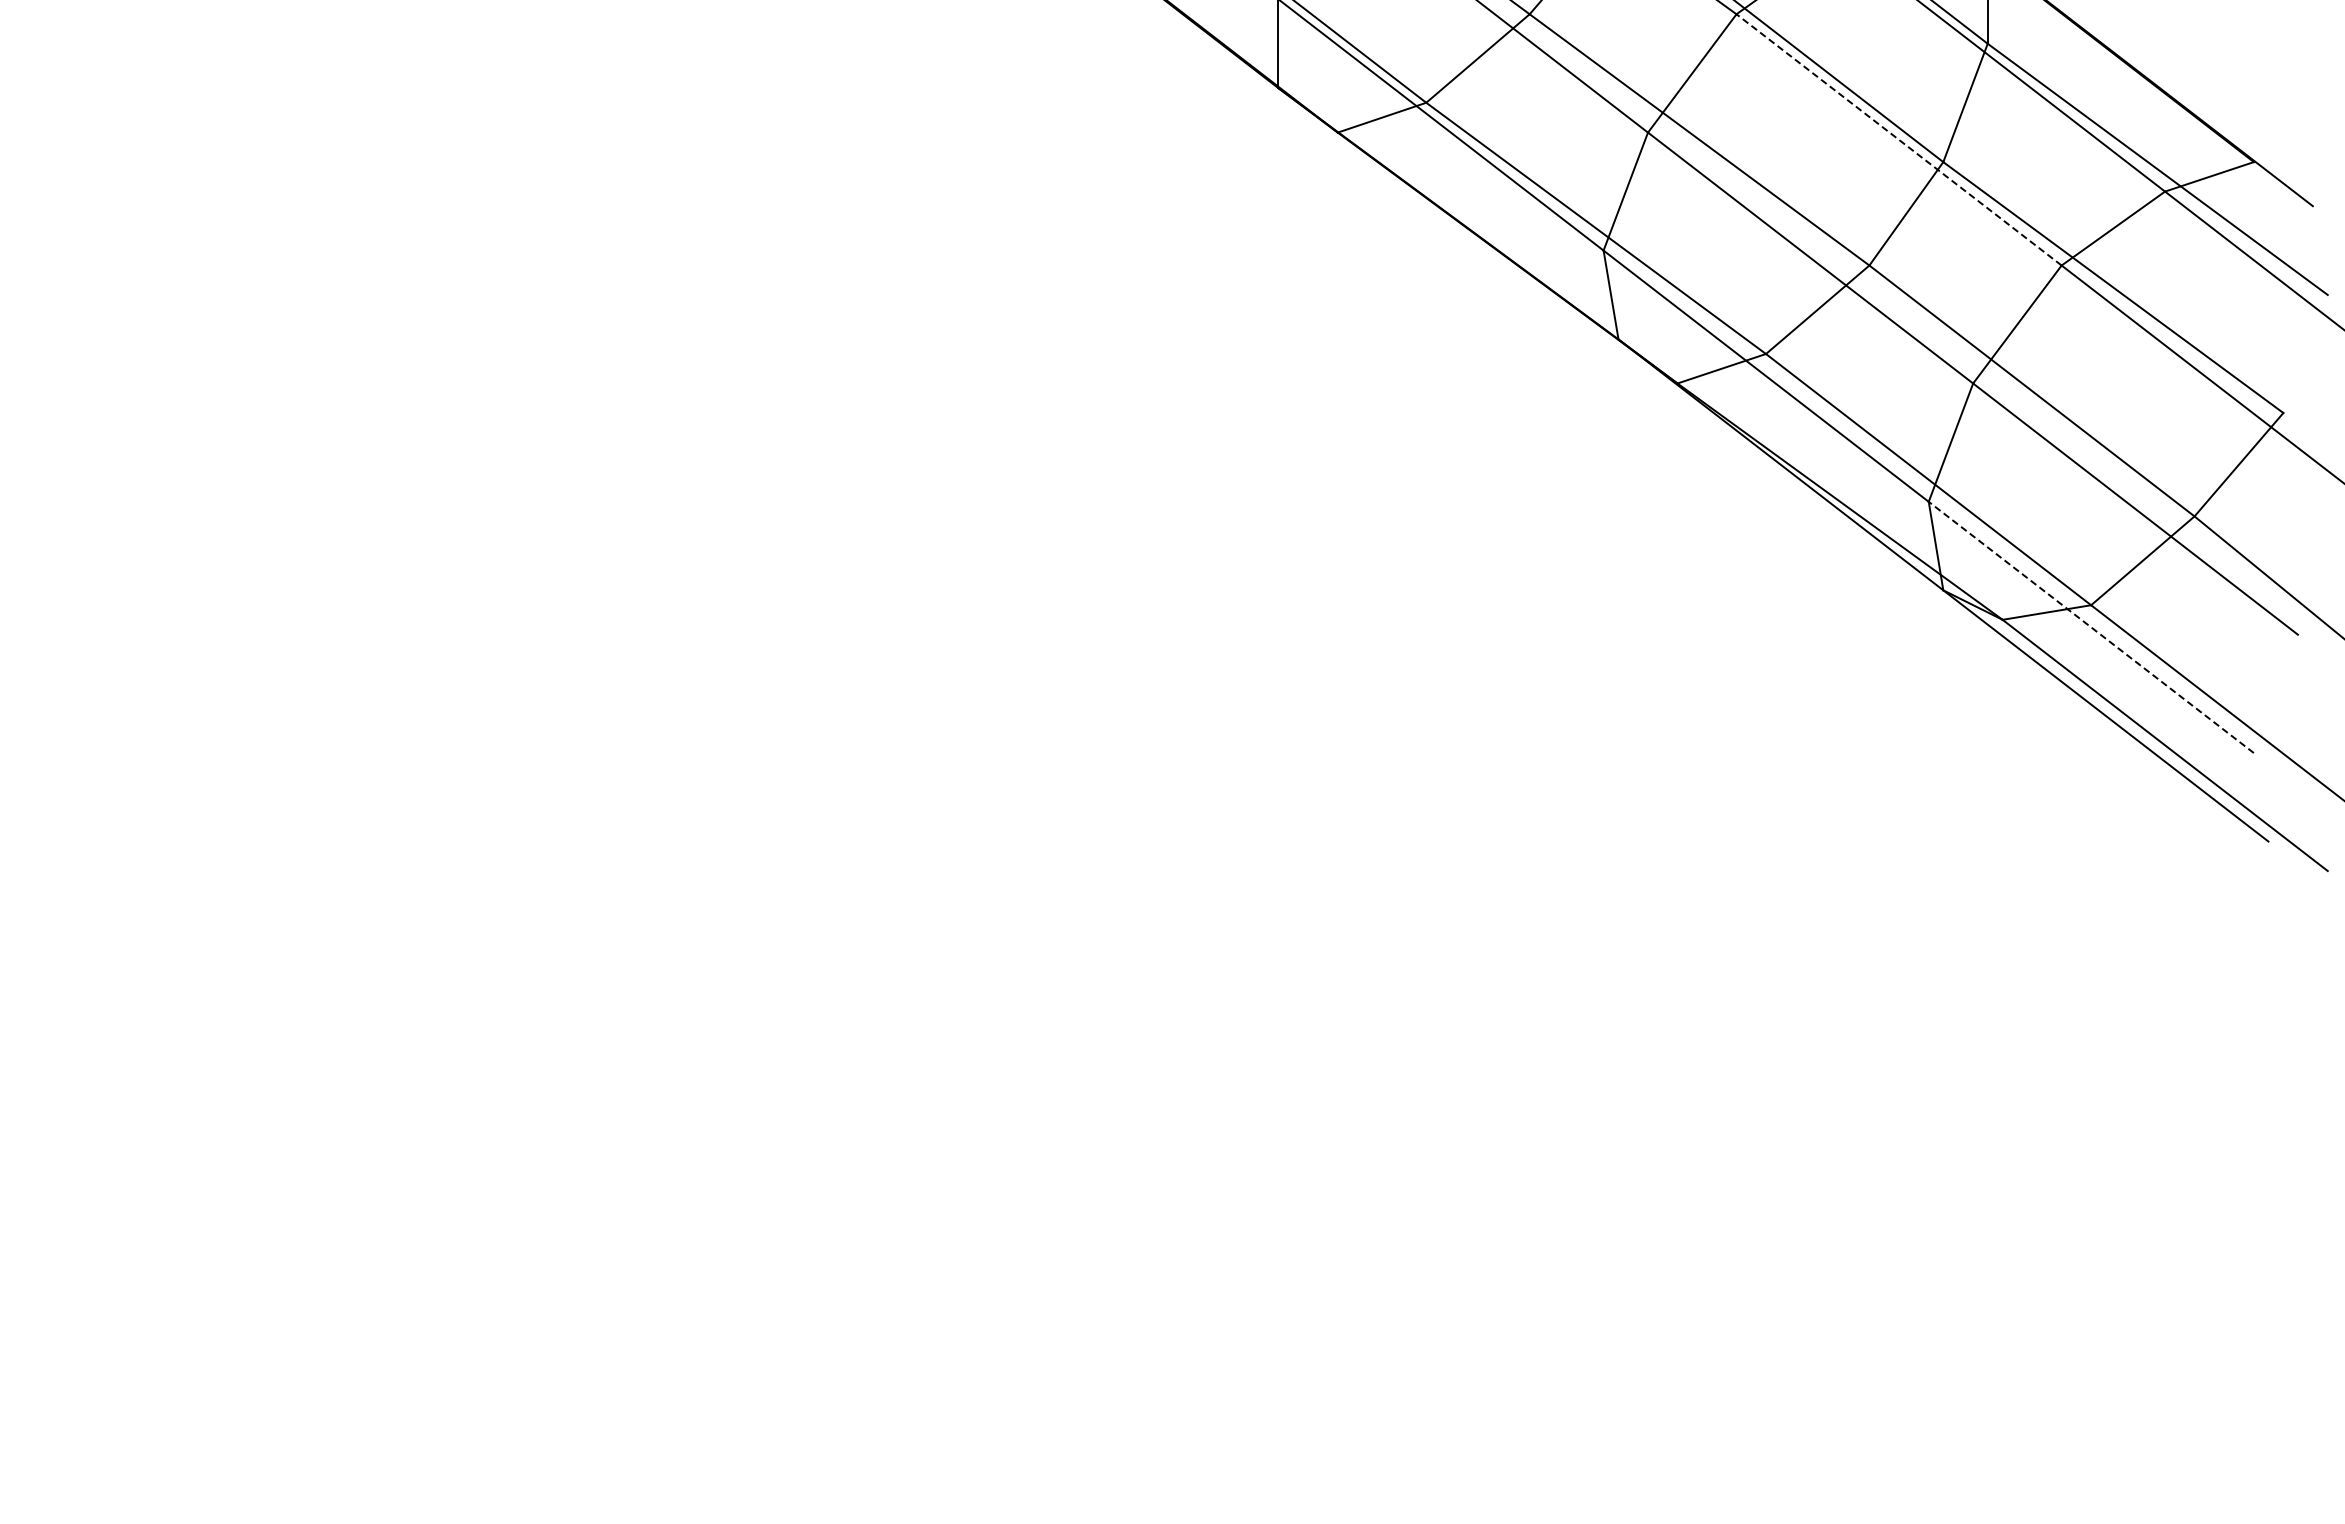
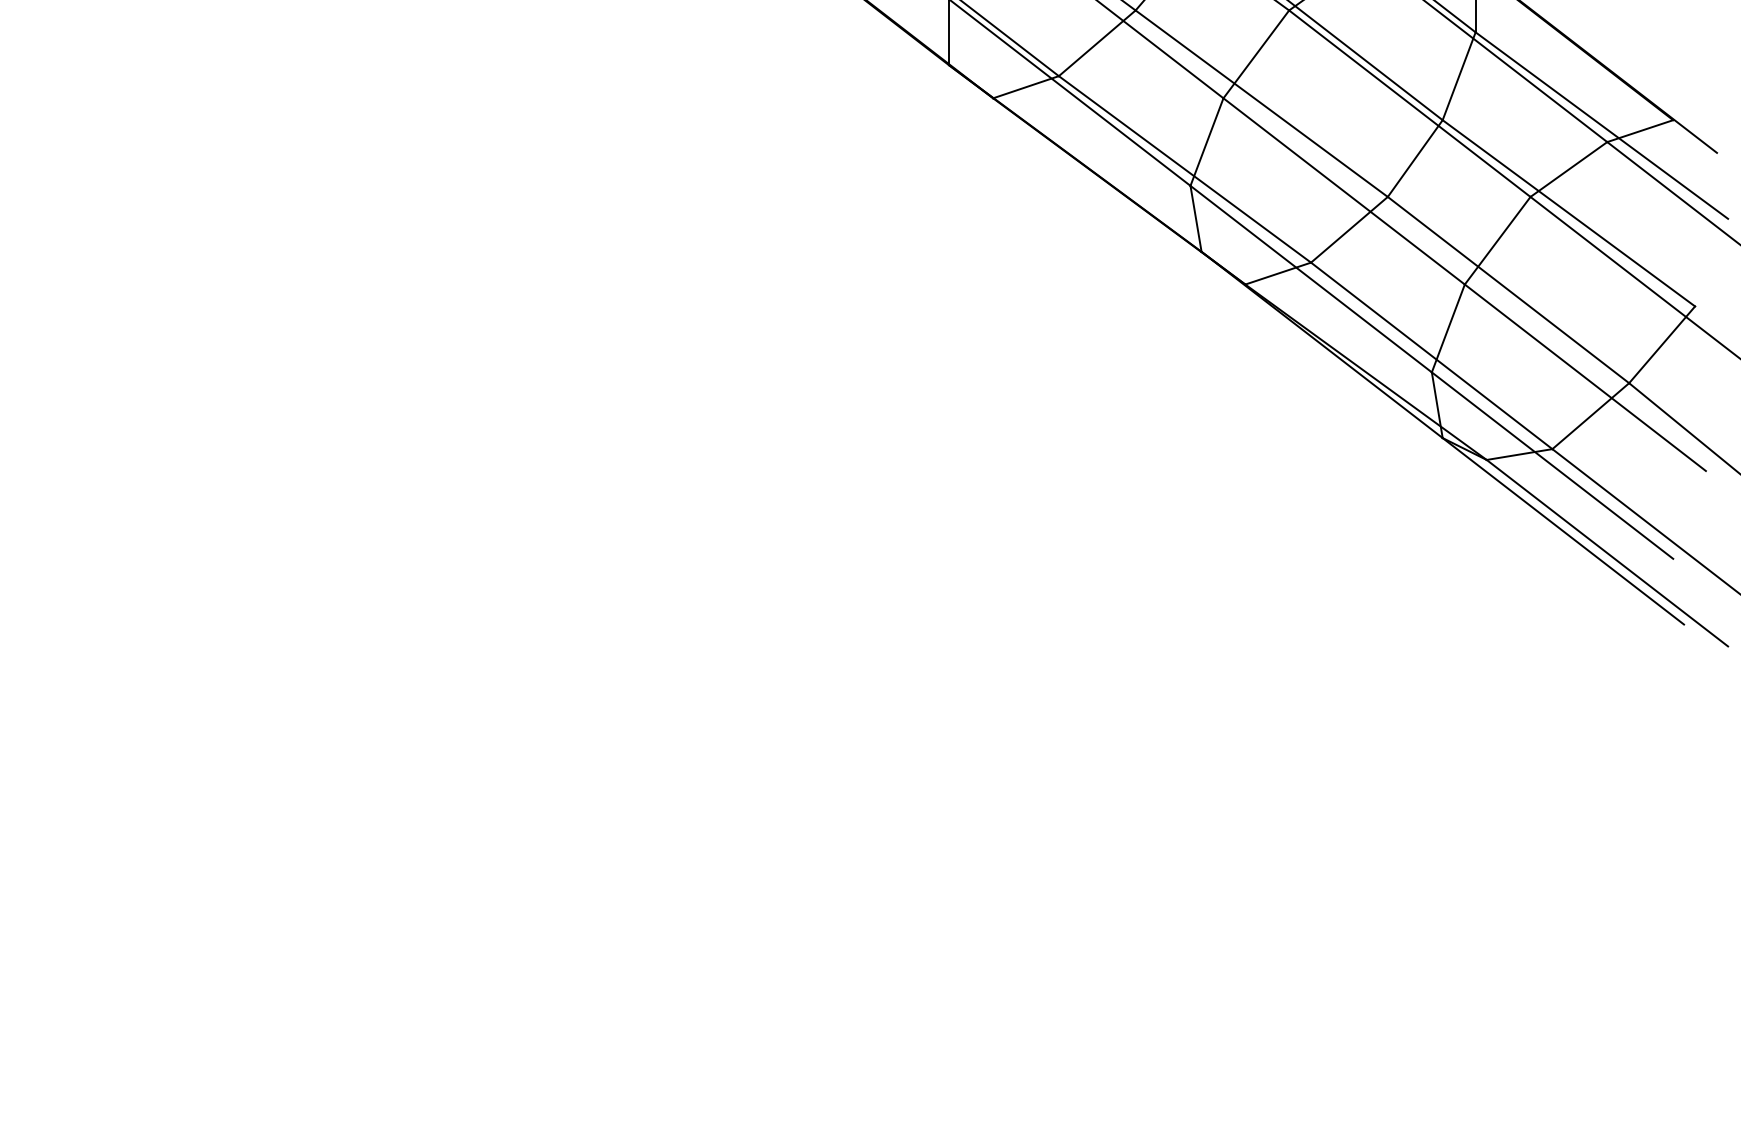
line: (1898, 139) -> (1409, 103), dashed -> solid
line: (2090, 627) -> (1551, 465), dashed -> solid

